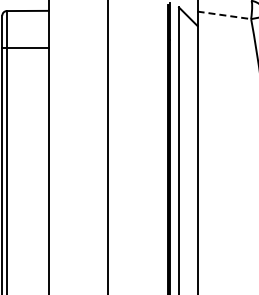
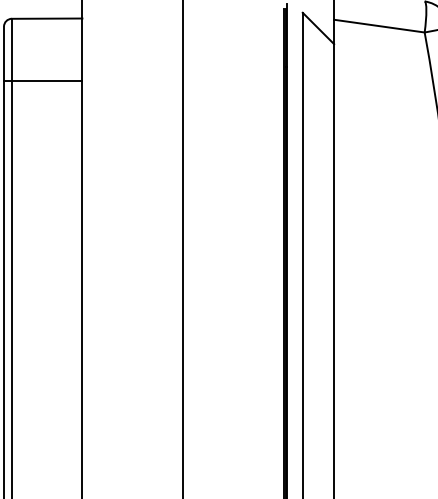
line: (224, 15) -> (379, 26), dashed -> solid

